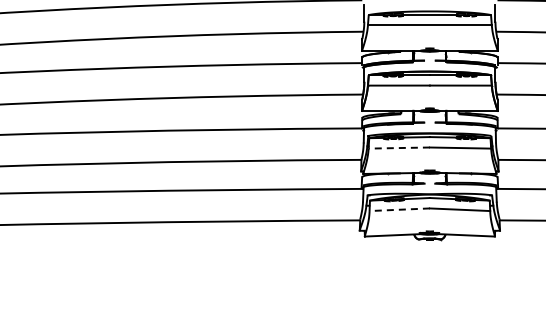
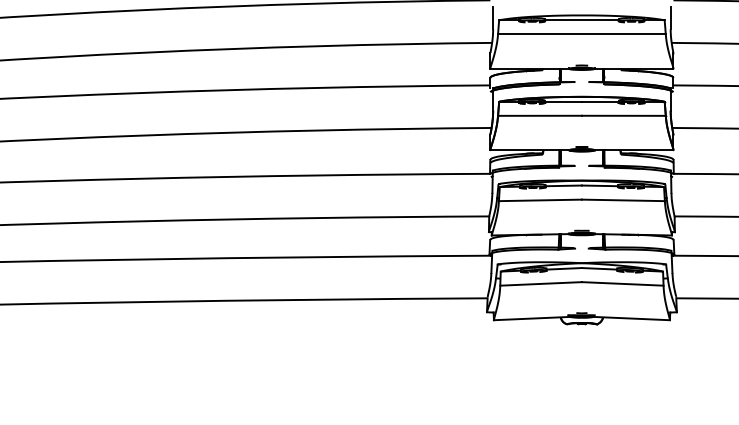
line: (399, 148) -> (540, 200), dashed -> solid
line: (399, 209) -> (540, 283), dashed -> solid

